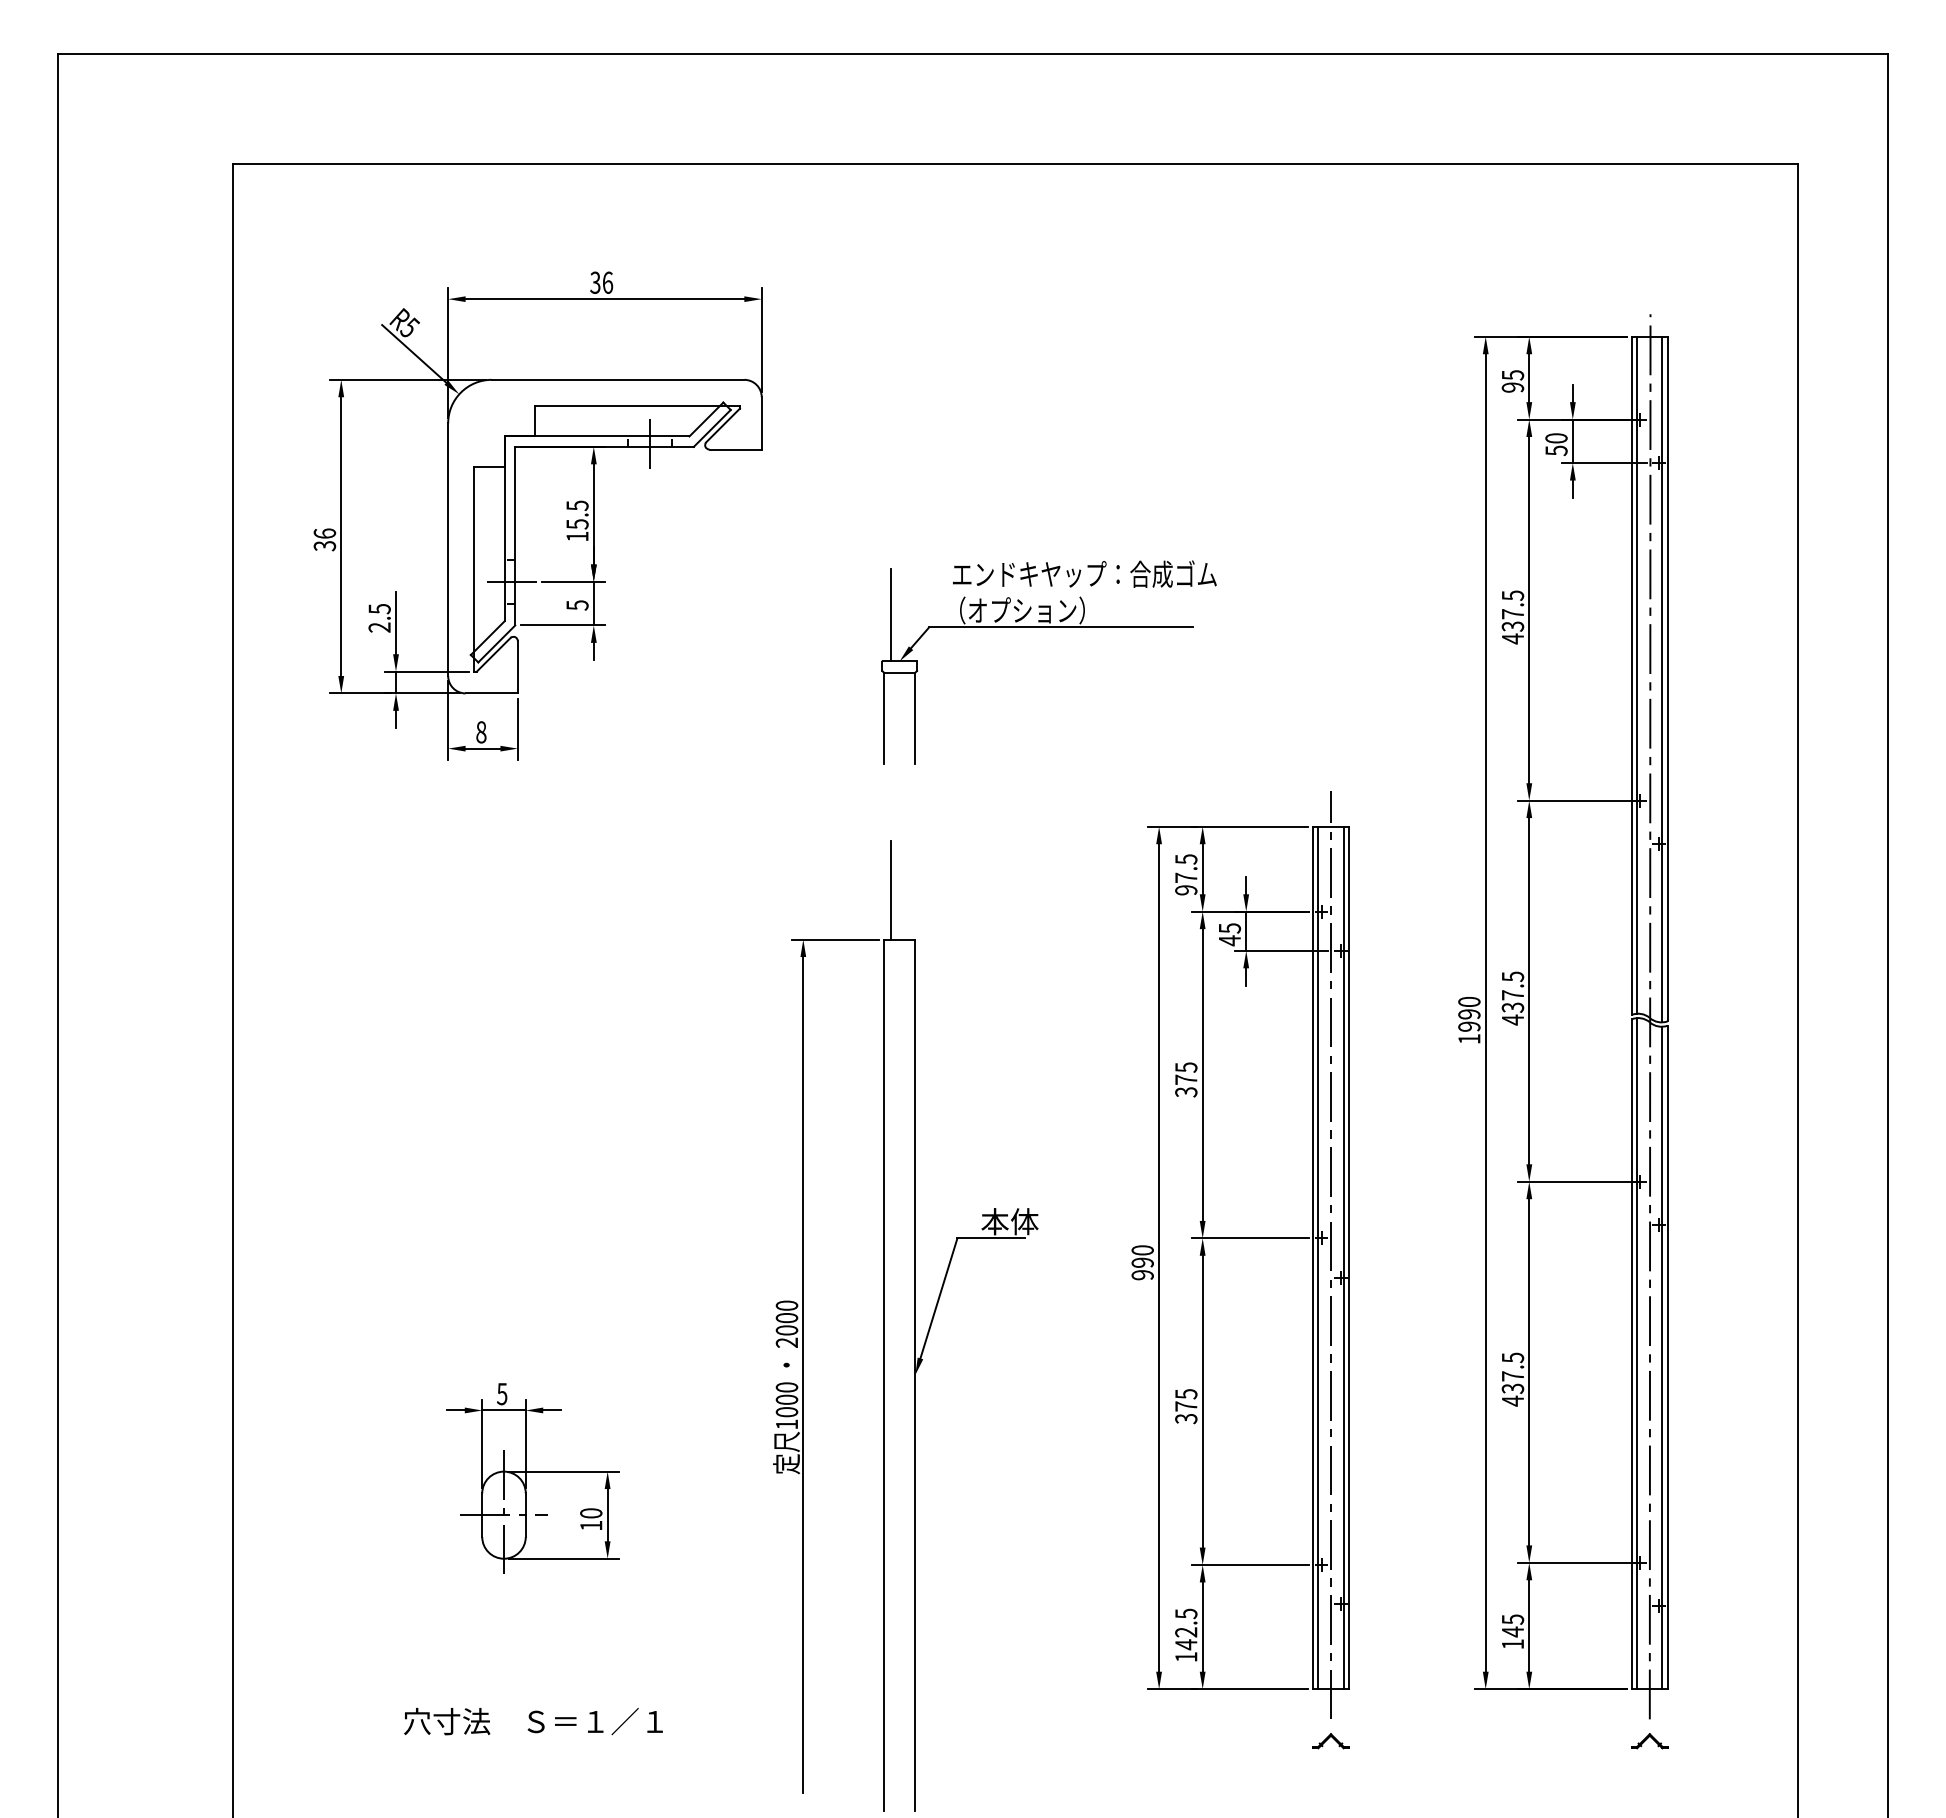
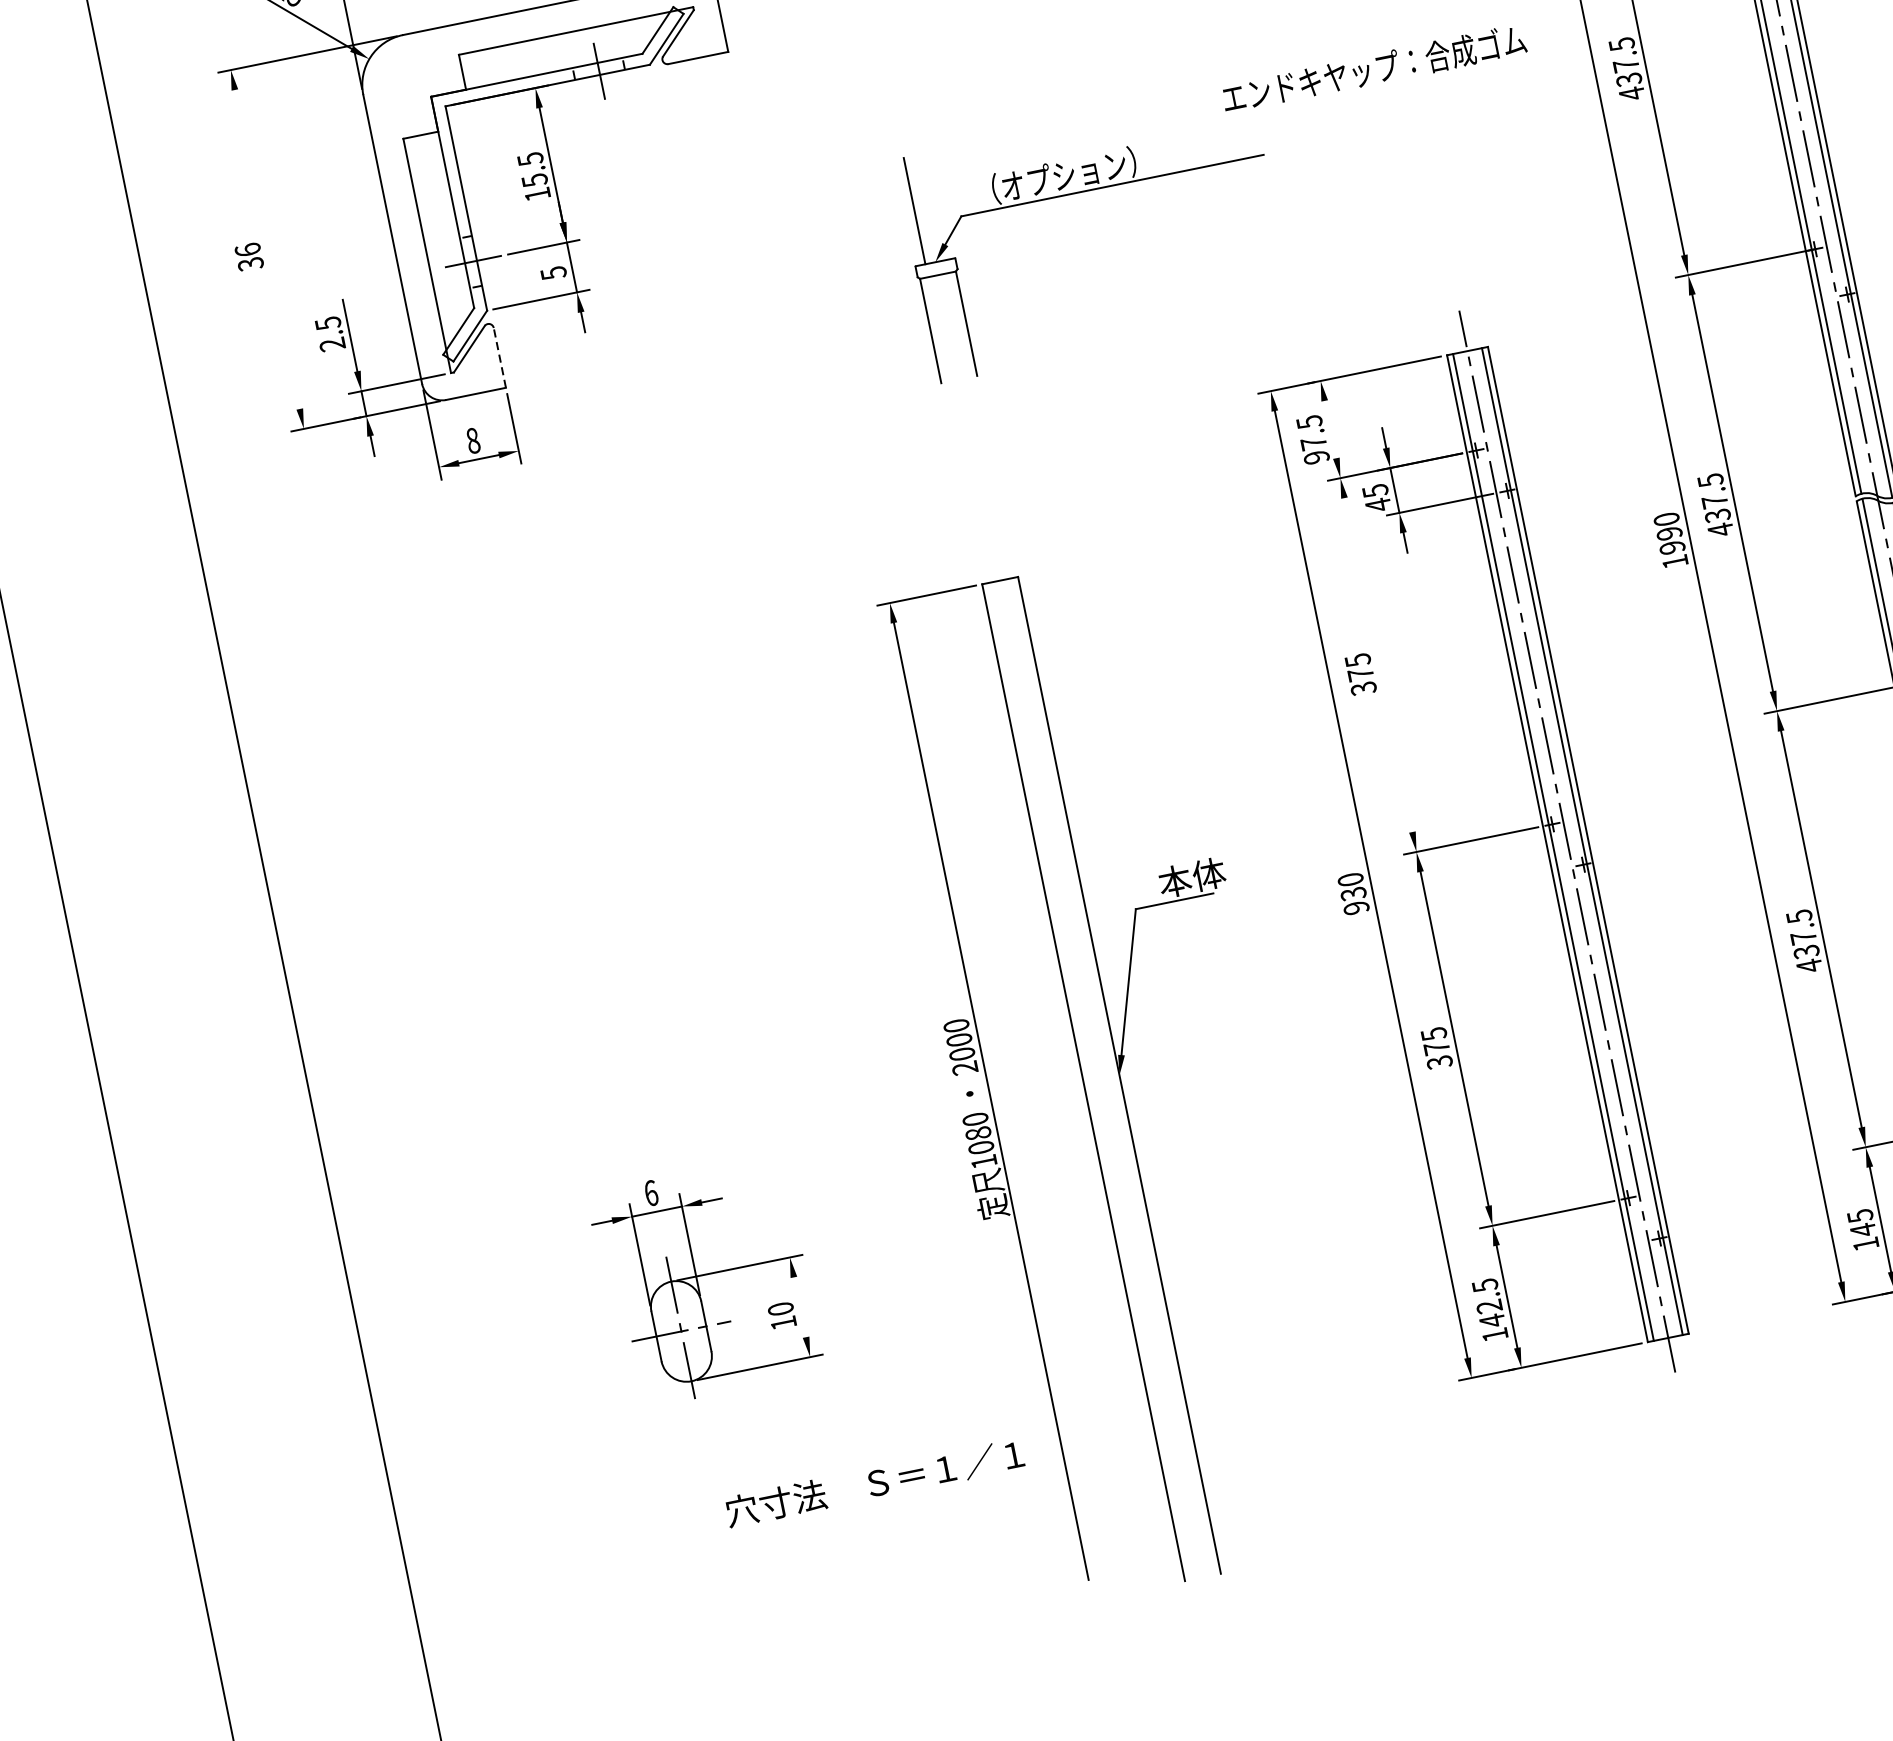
line: (341, 536) -> (267, 249), removed
text: (1084, 573) -> (1373, 68), moved
line: (517, 666) -> (499, 357), solid -> dashed
line: (1202, 869) -> (1330, 429), removed
line: (890, 890) -> (978, 526), removed
line: (1202, 1074) -> (1378, 664), removed
text: (1142, 1262) -> (1353, 893), 990 -> 930
text: (502, 1393) -> (651, 1192), 5 -> 6
text: (786, 1399) -> (977, 1133), 1000 -> 1080
line: (607, 1515) -> (799, 1307), removed
text: (533, 1721) -> (874, 1483), moved
part: (1330, 1741) -> (1679, 1397), removed

